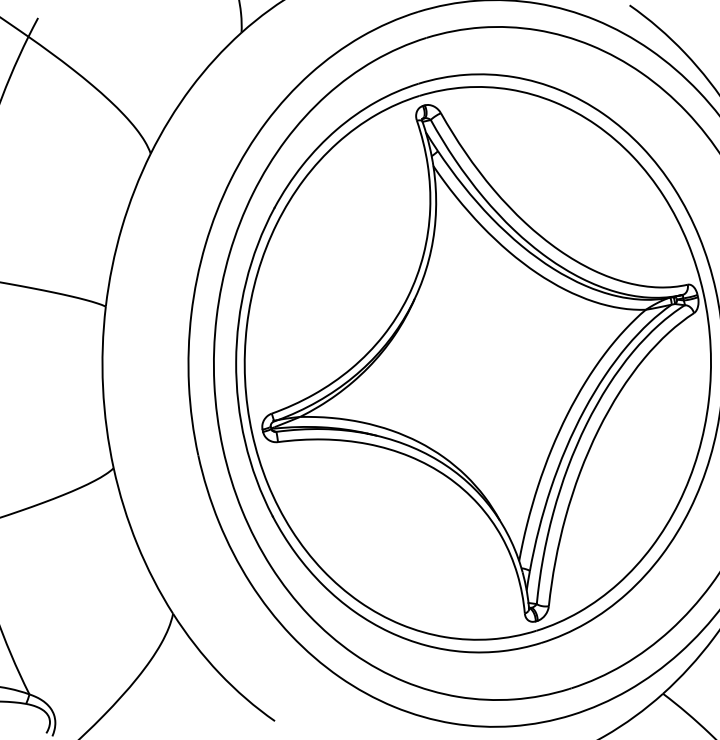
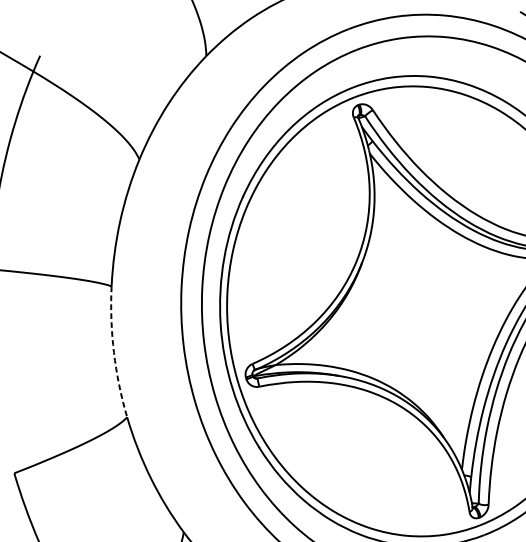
arc: (103, 387) -> (114, 352), solid -> dashed

